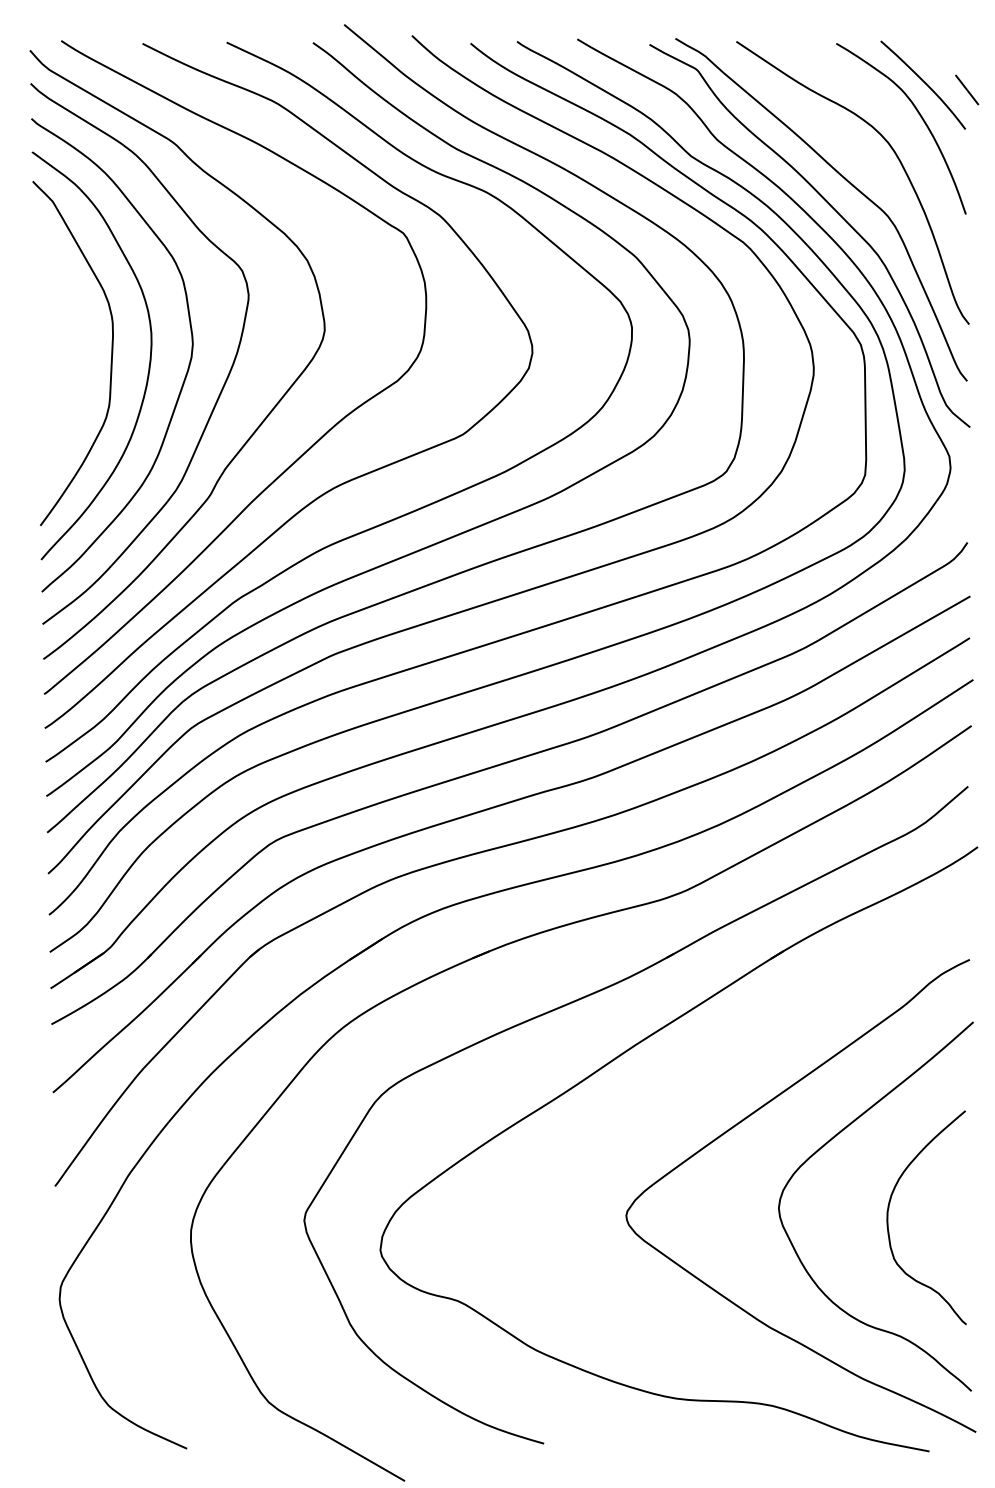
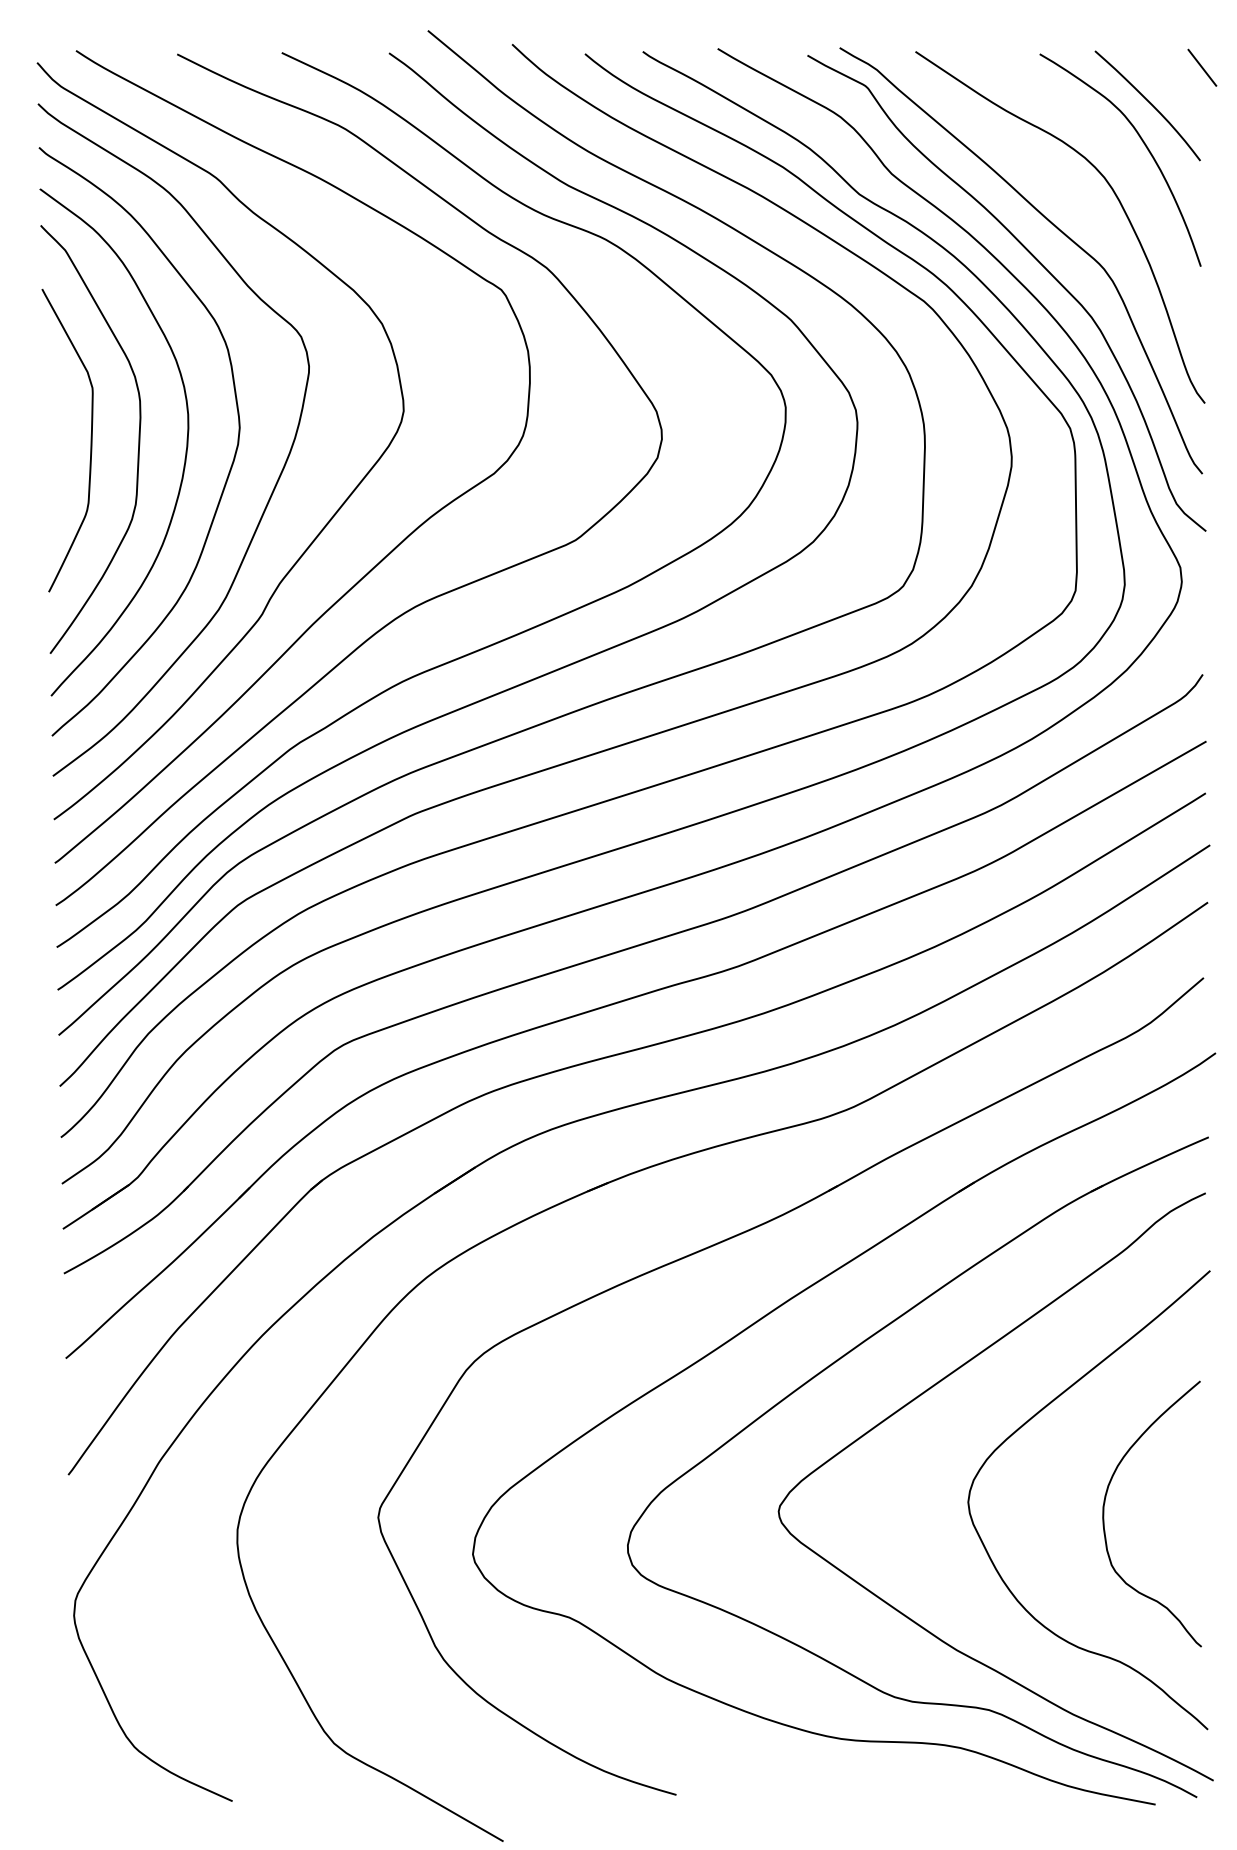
line: (967, 89) -> (1202, 67), moved
curve: (72, 354) -> (90, 440), added
part: (675, 1094) -> (839, 1360), added

